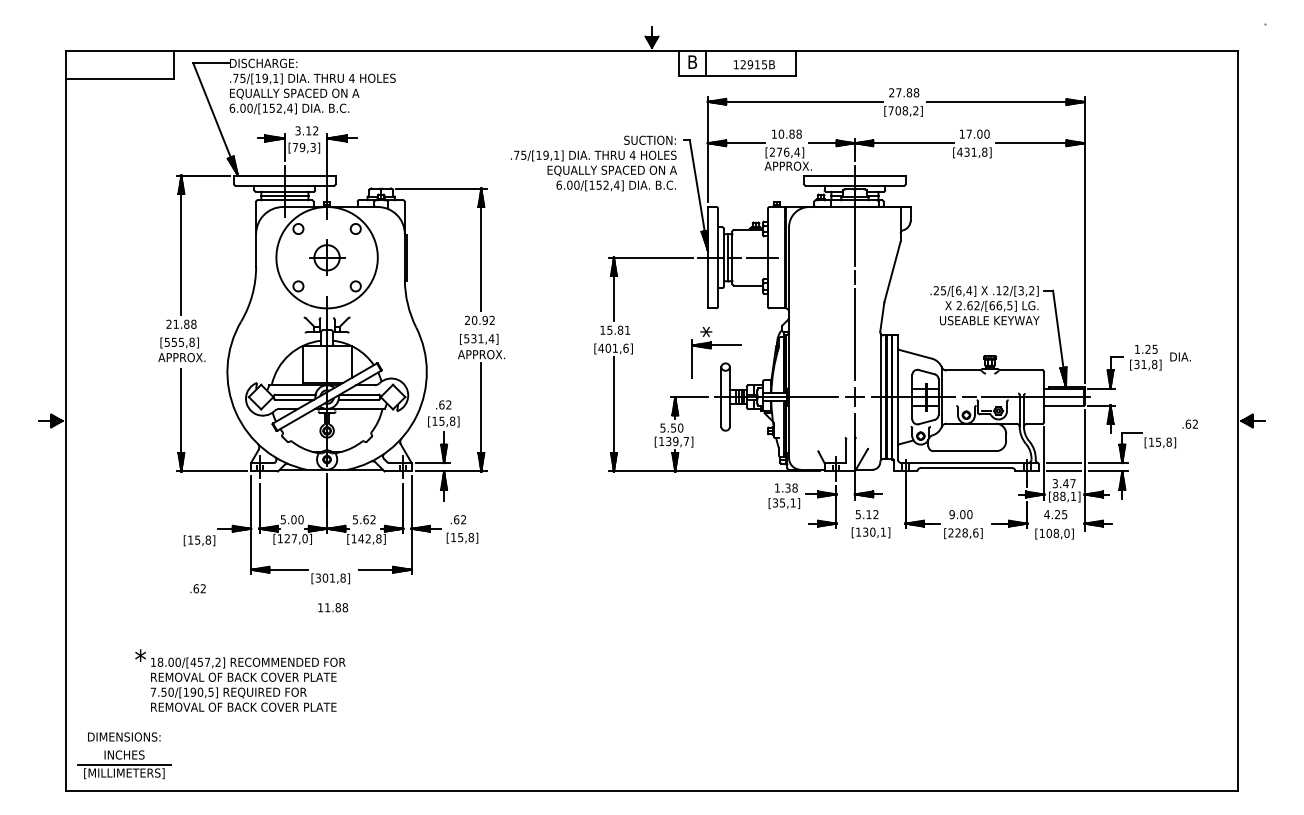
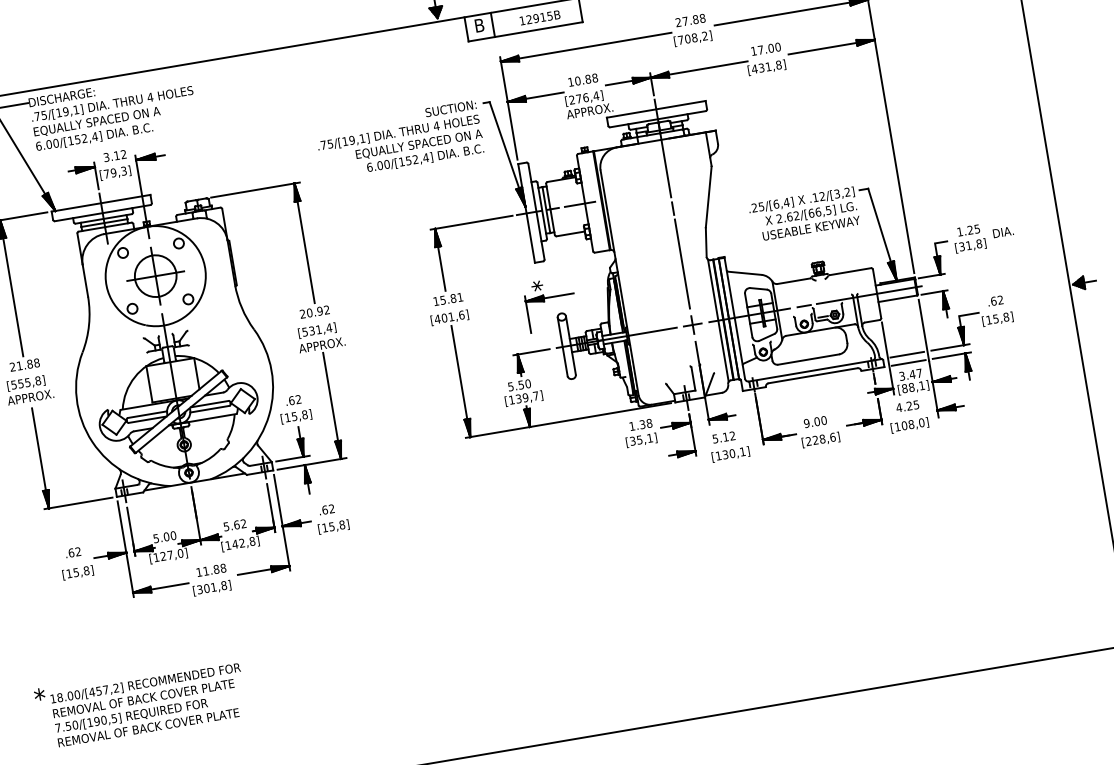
part: (326, 257) -> (155, 276), size x1.67
text: (1189, 423) -> (994, 300), moved
text: (197, 588) -> (72, 552), moved
text: (333, 607) -> (211, 570), moved

